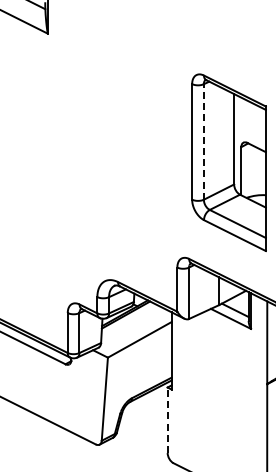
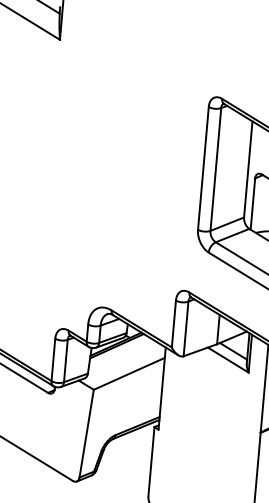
line: (203, 141) -> (215, 168), dashed -> solid
line: (167, 420) -> (151, 462), dashed -> solid

